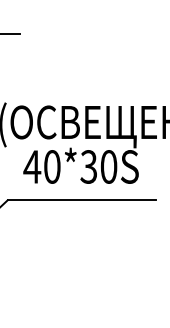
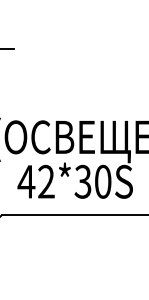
text: (52, 166) -> (46, 181), 40*30S -> 42*30S

